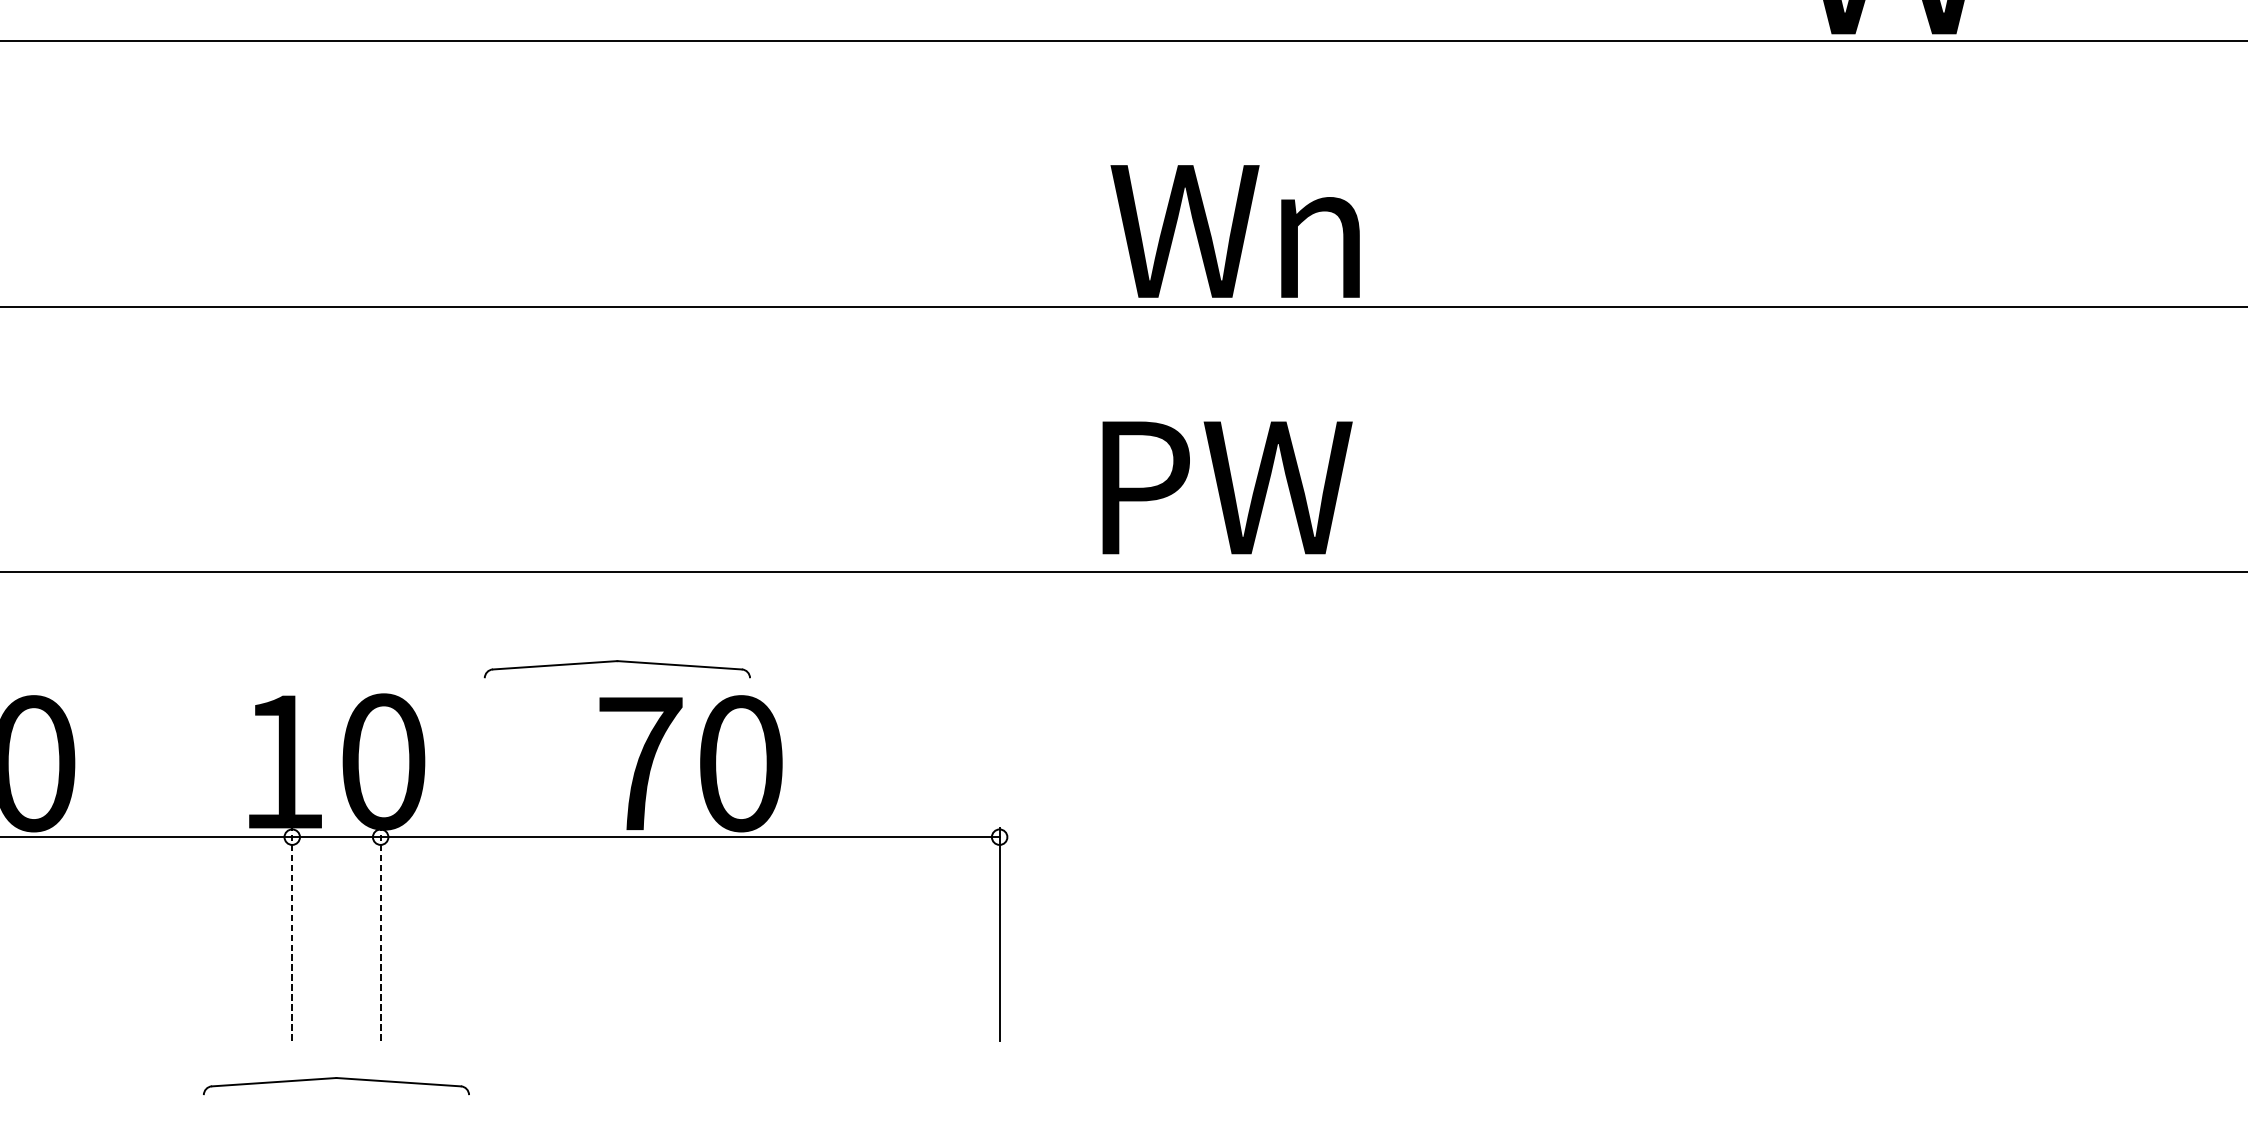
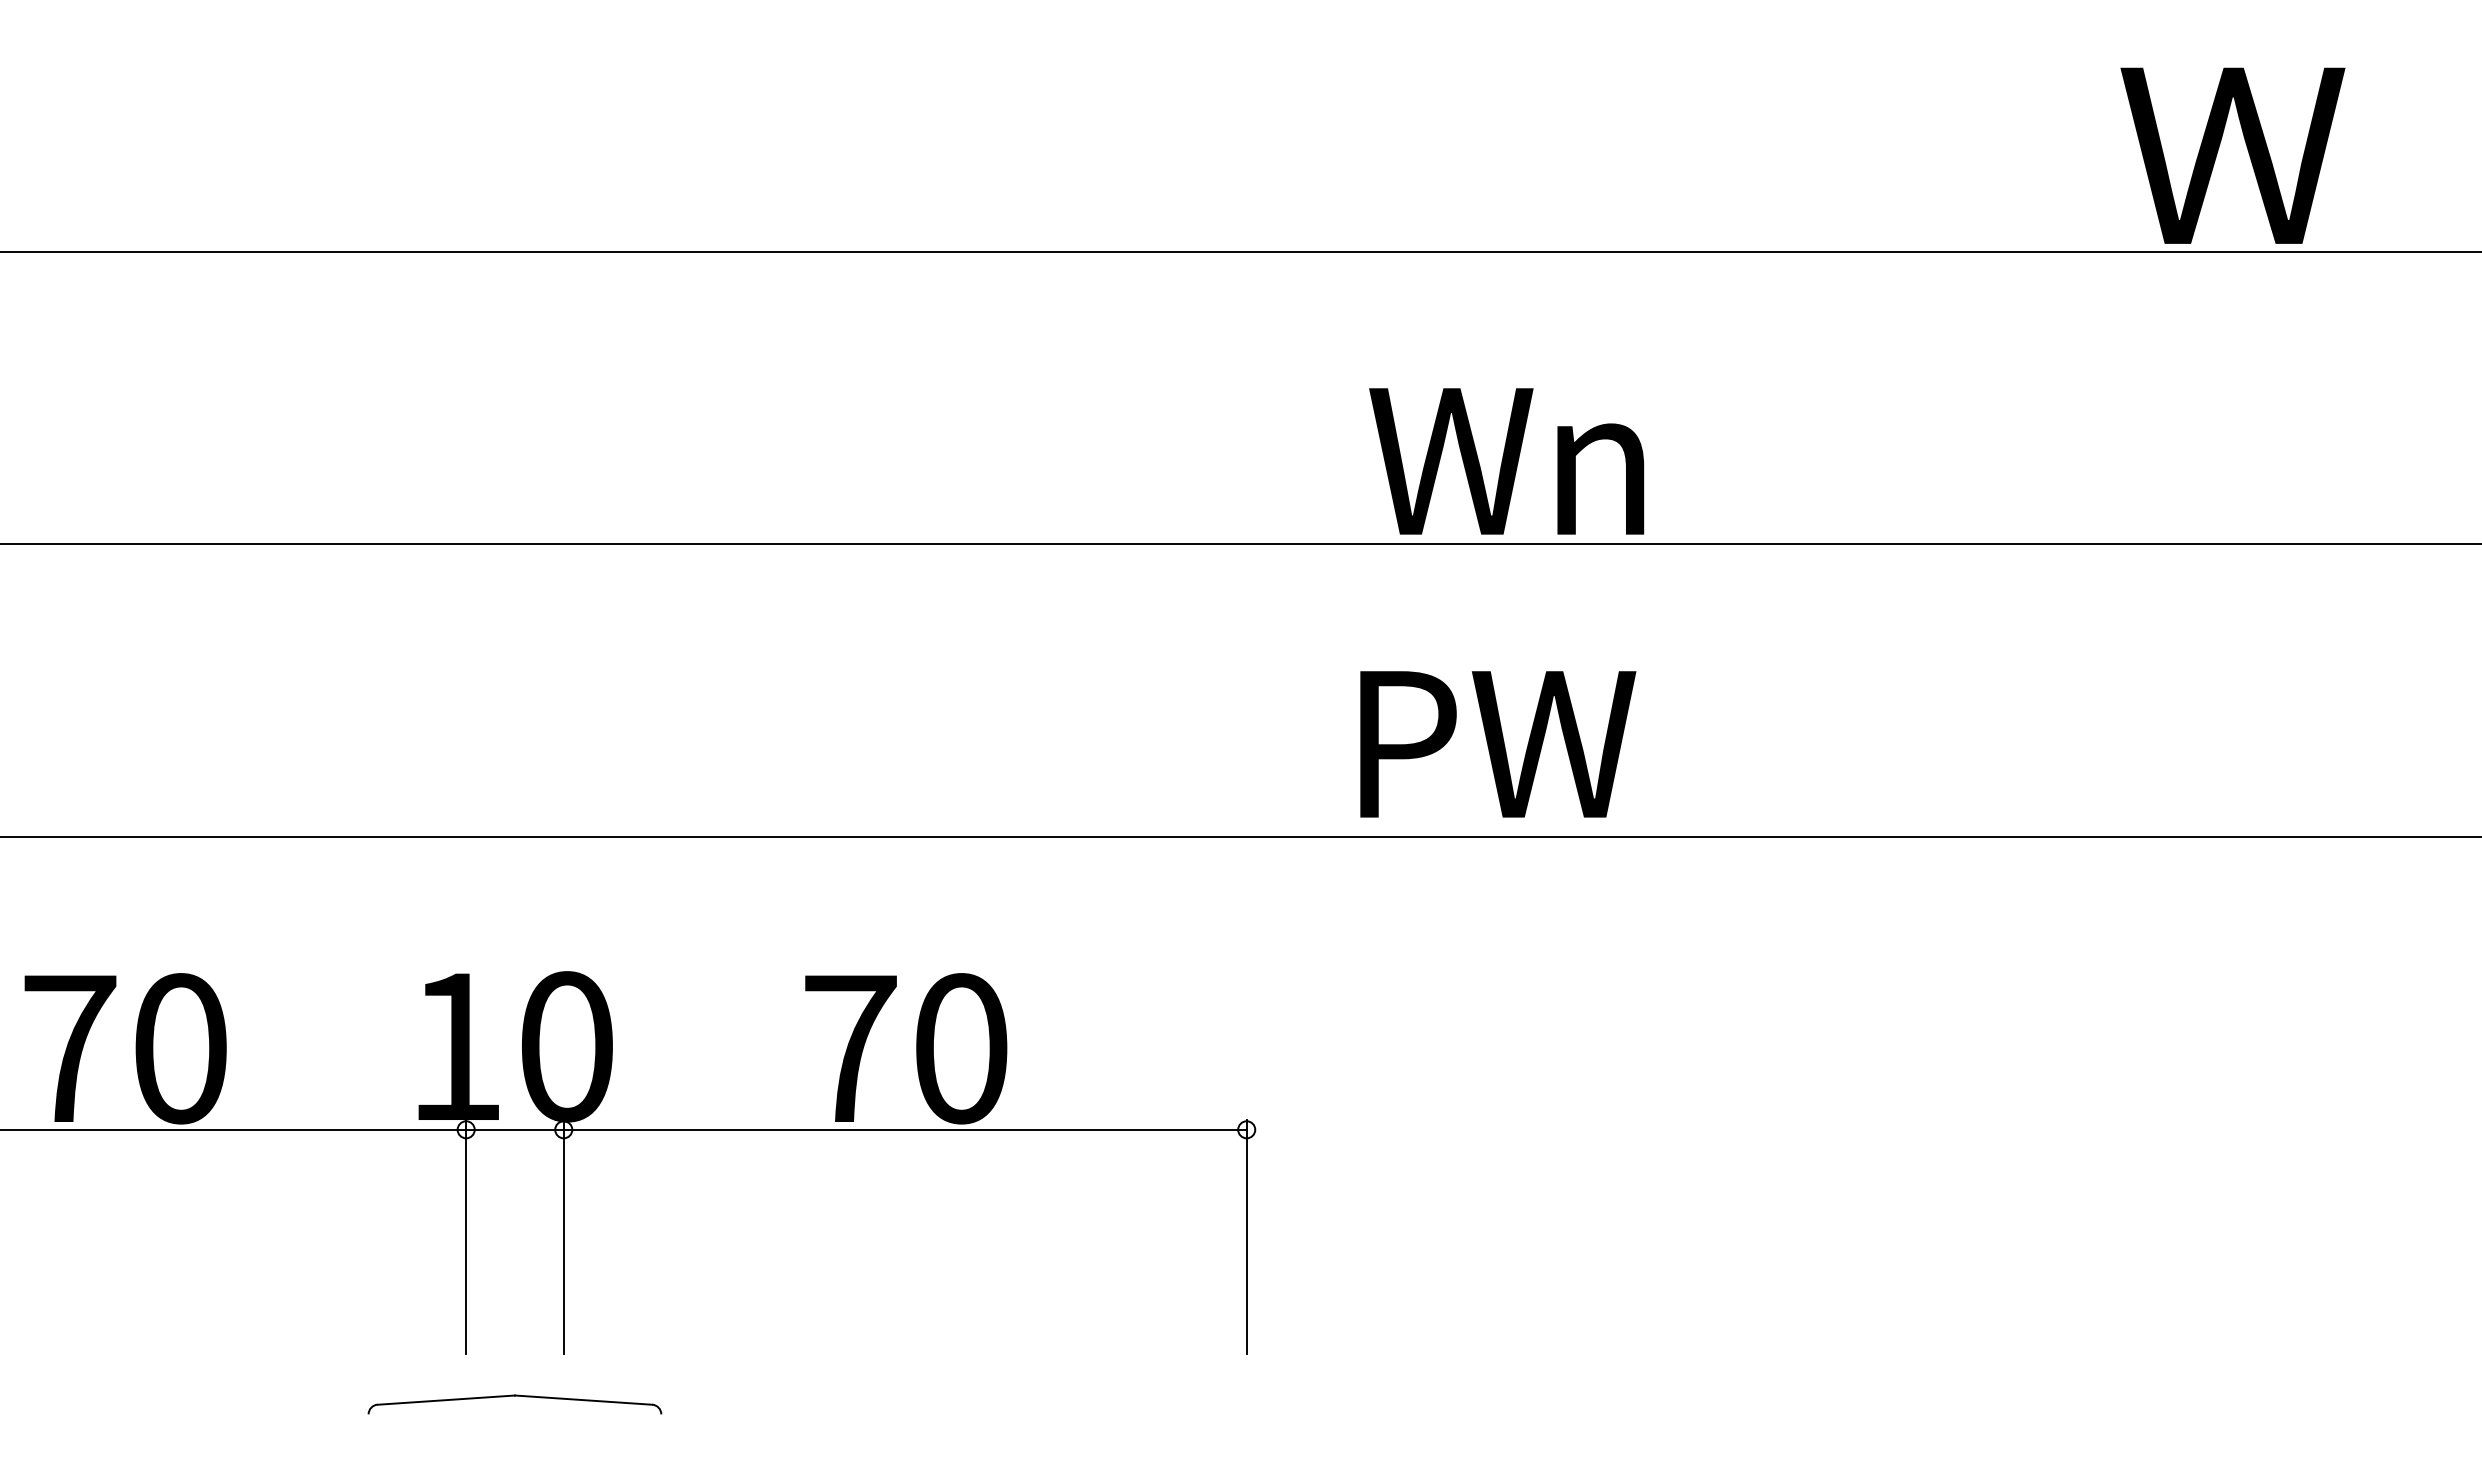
part: (616, 662) -> (824, 936), removed
line: (292, 933) -> (466, 1236), dashed -> solid
line: (380, 933) -> (563, 1236), dashed -> solid

